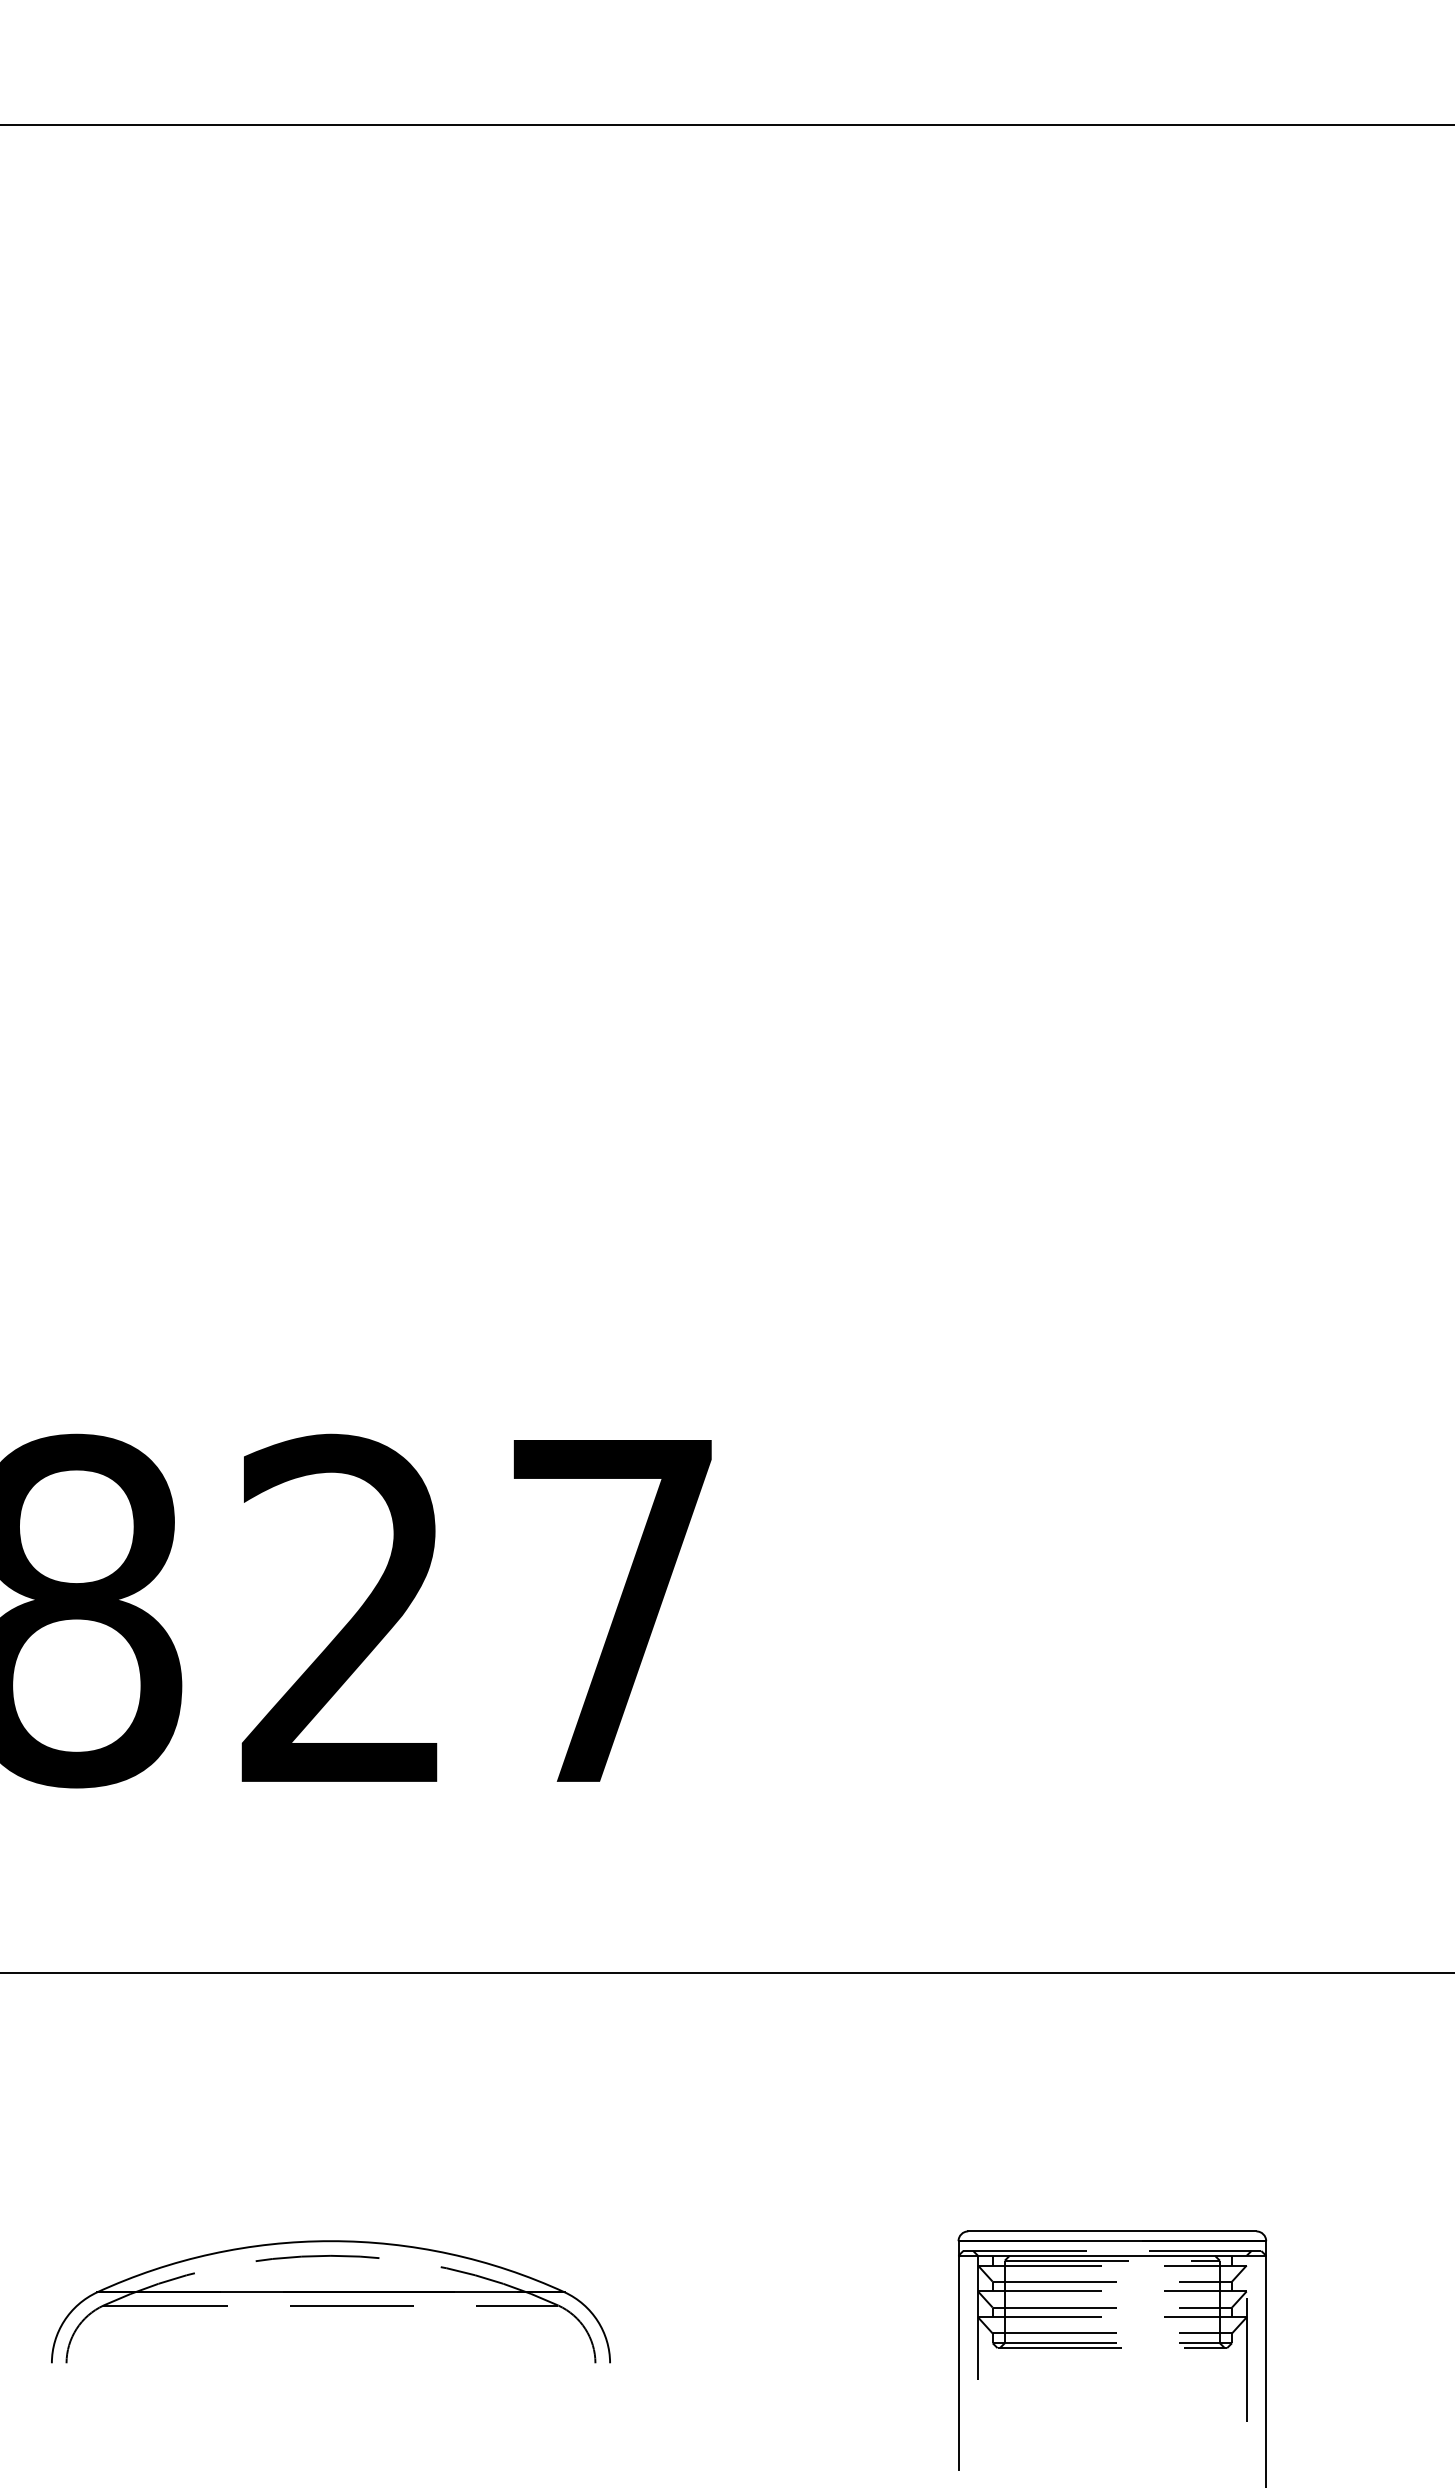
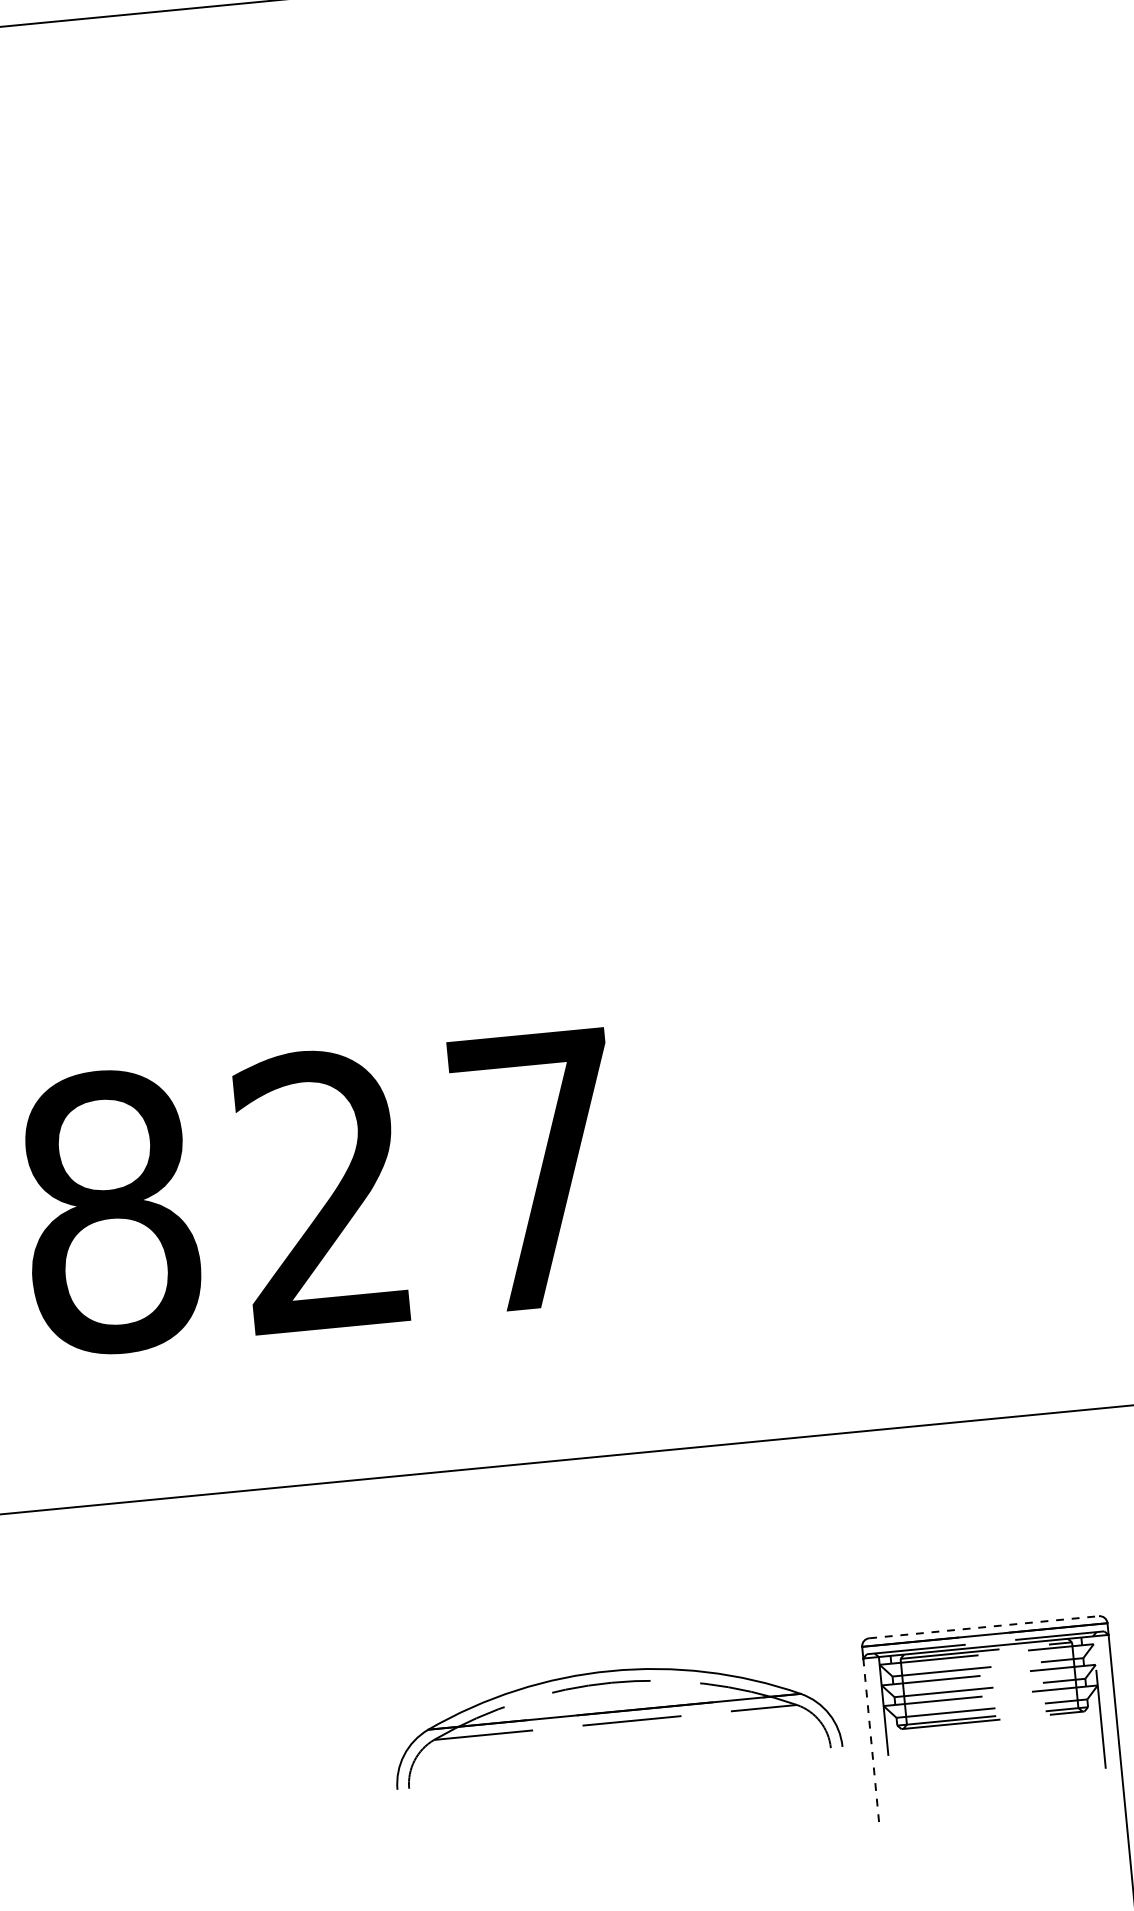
line: (1112, 2231) -> (984, 1627), solid -> dashed
part: (330, 2301) -> (614, 1719), moved
line: (958, 2363) -> (871, 1744), solid -> dashed

